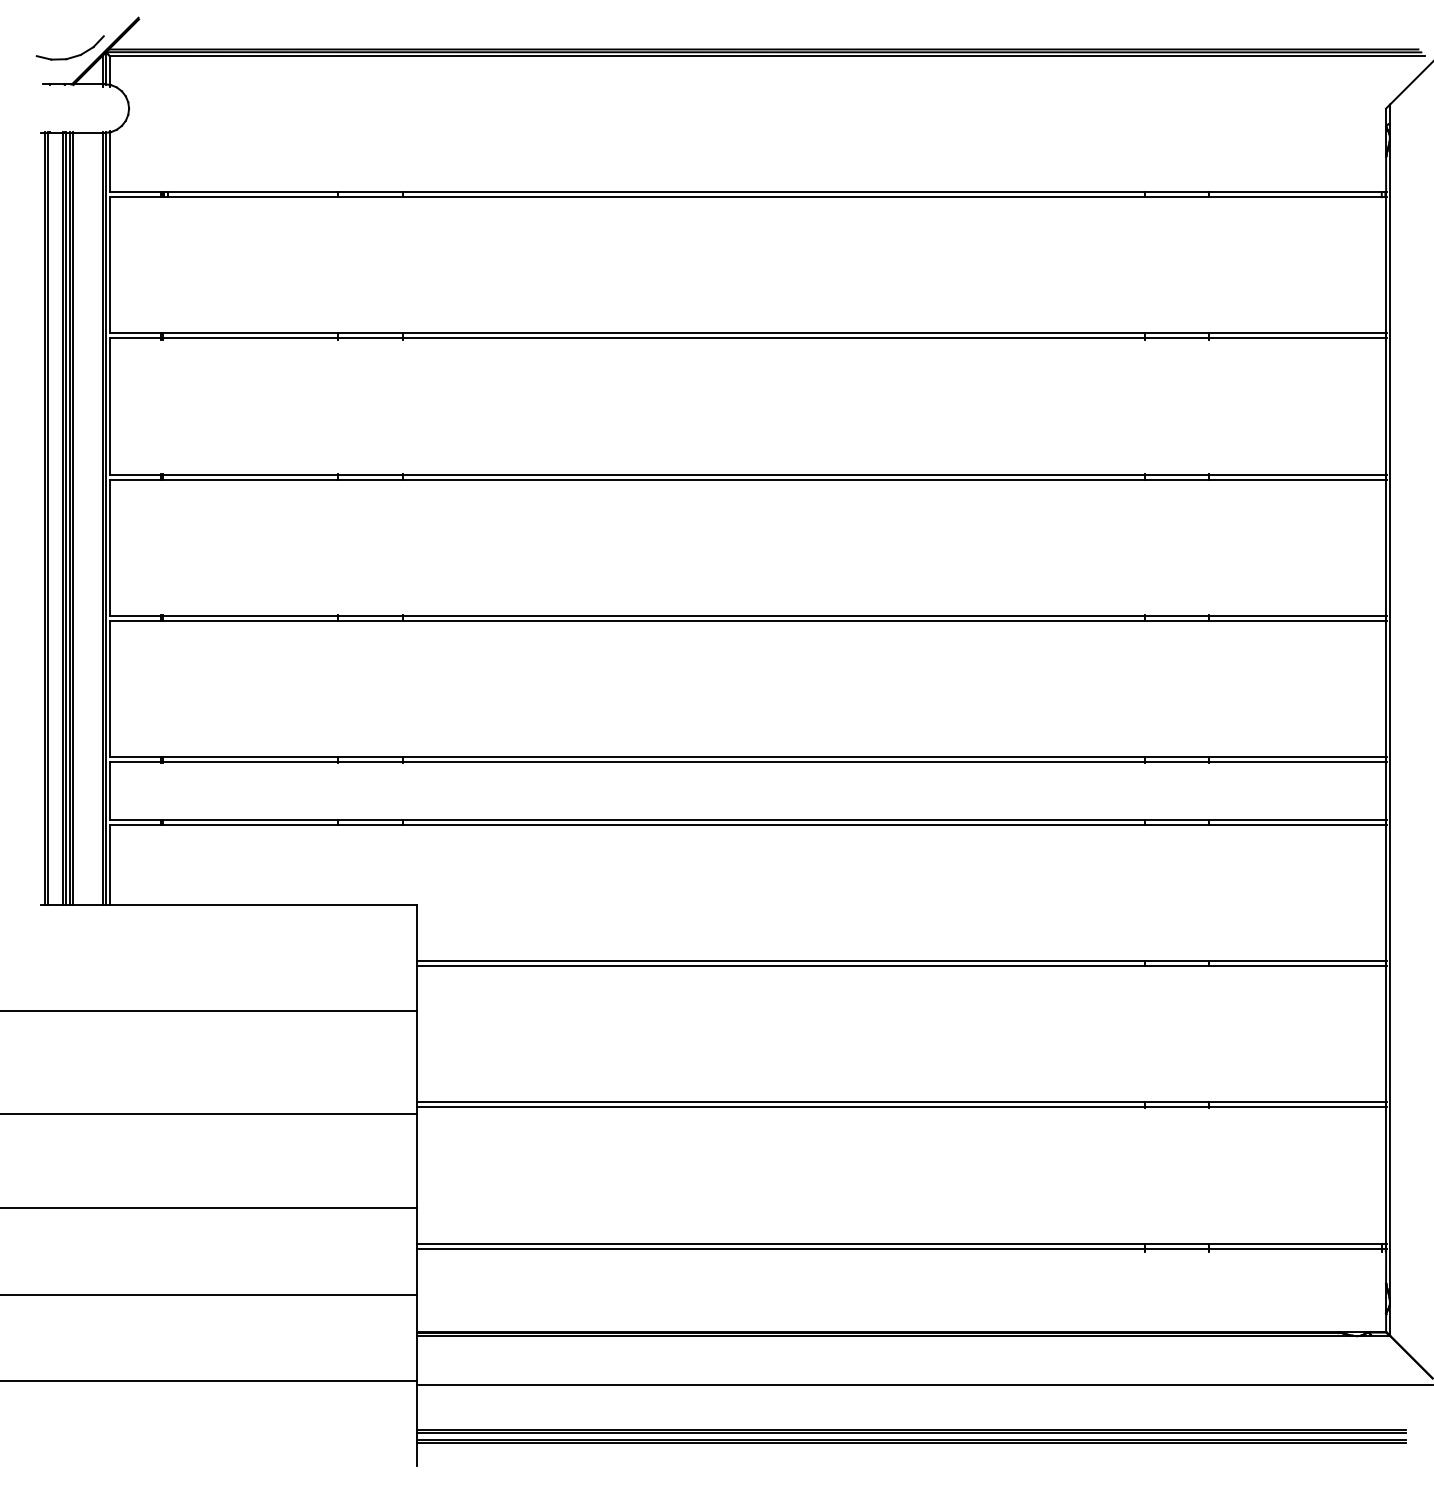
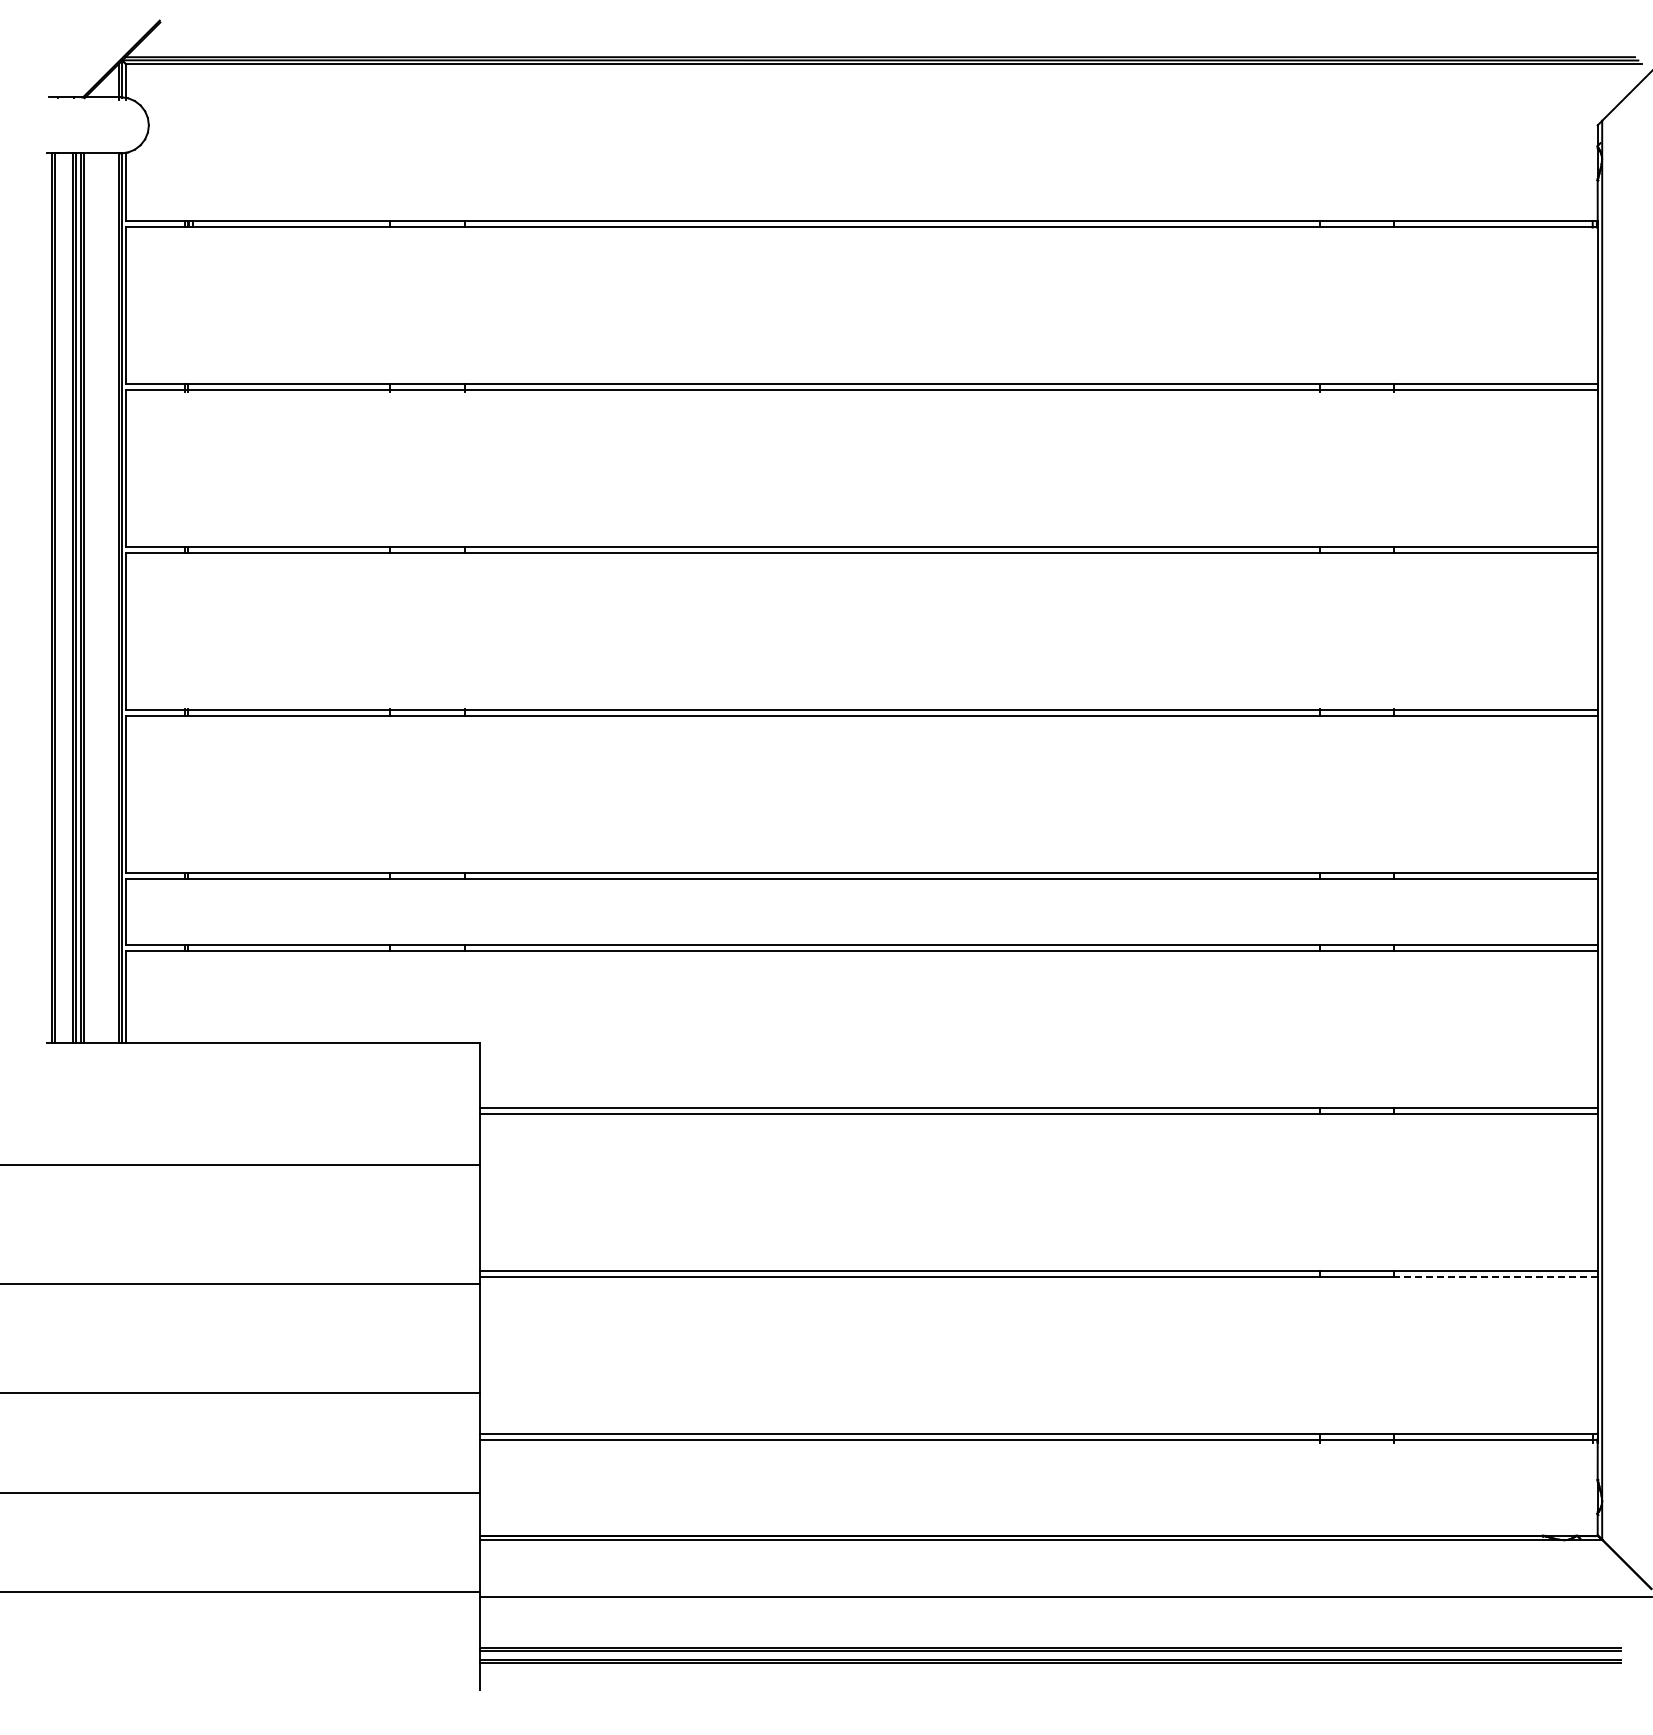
part: (74, 55) -> (85, 64), removed
line: (1297, 1107) -> (1495, 1276), solid -> dashed

